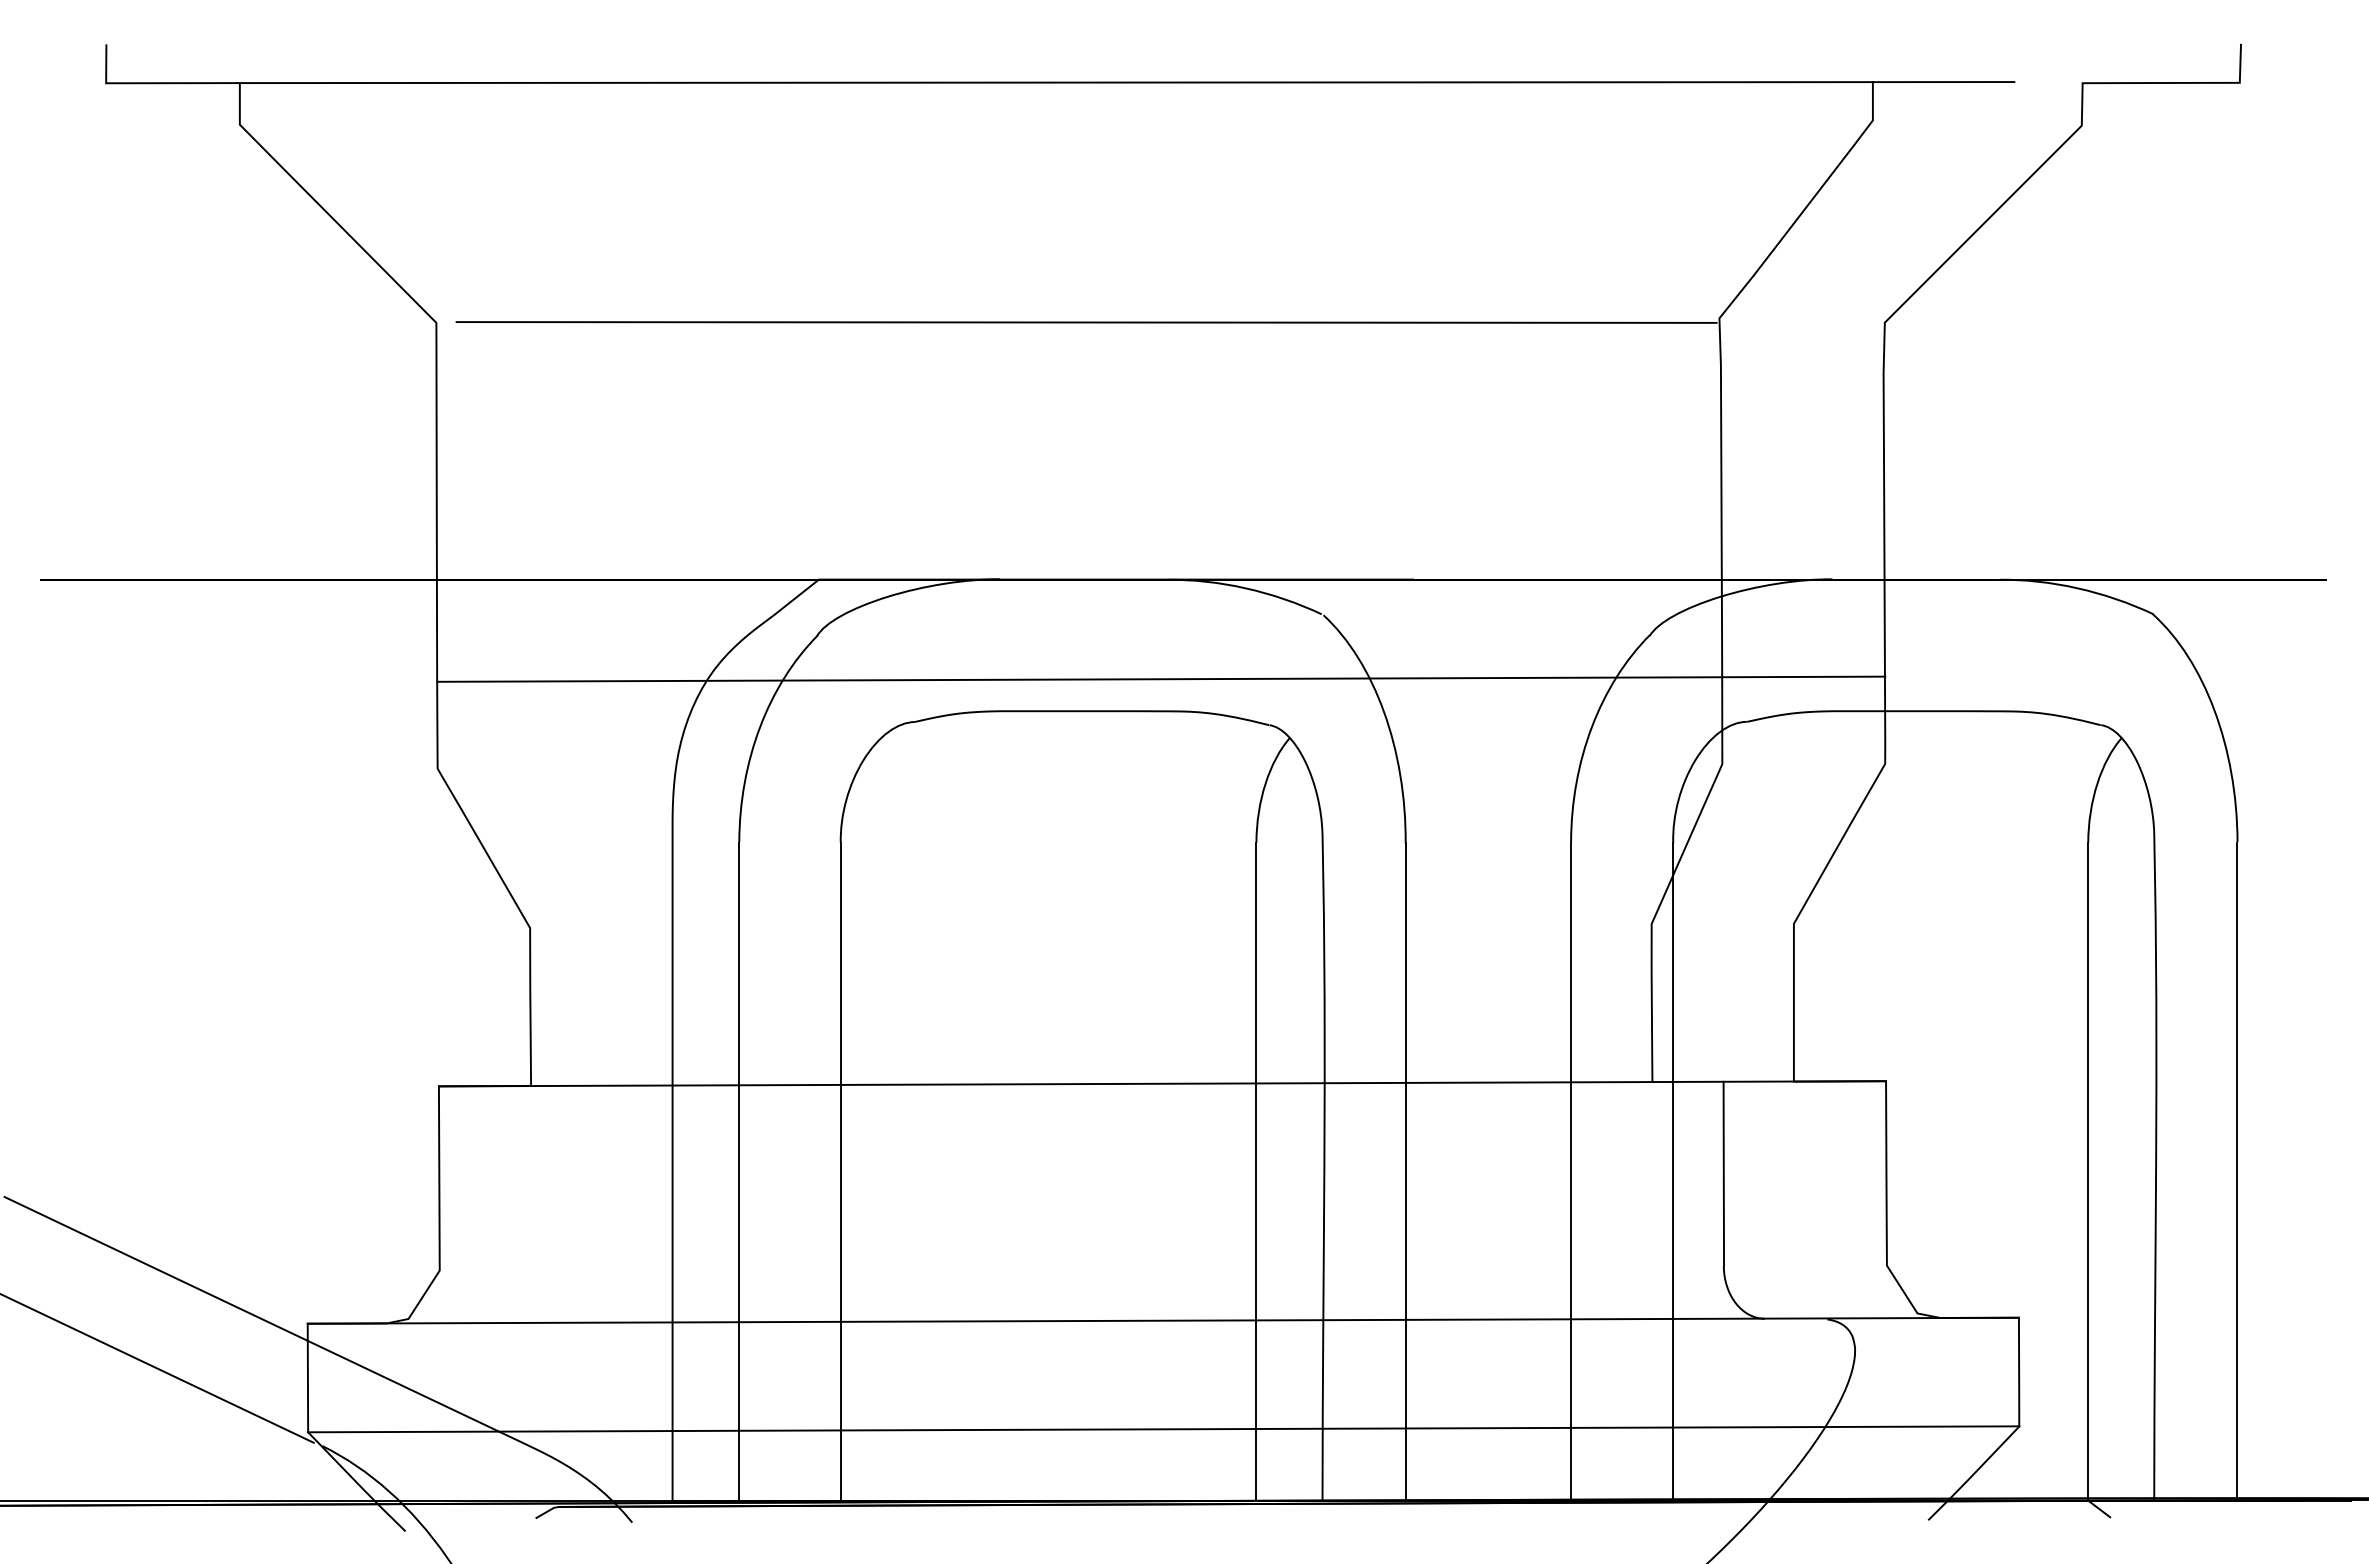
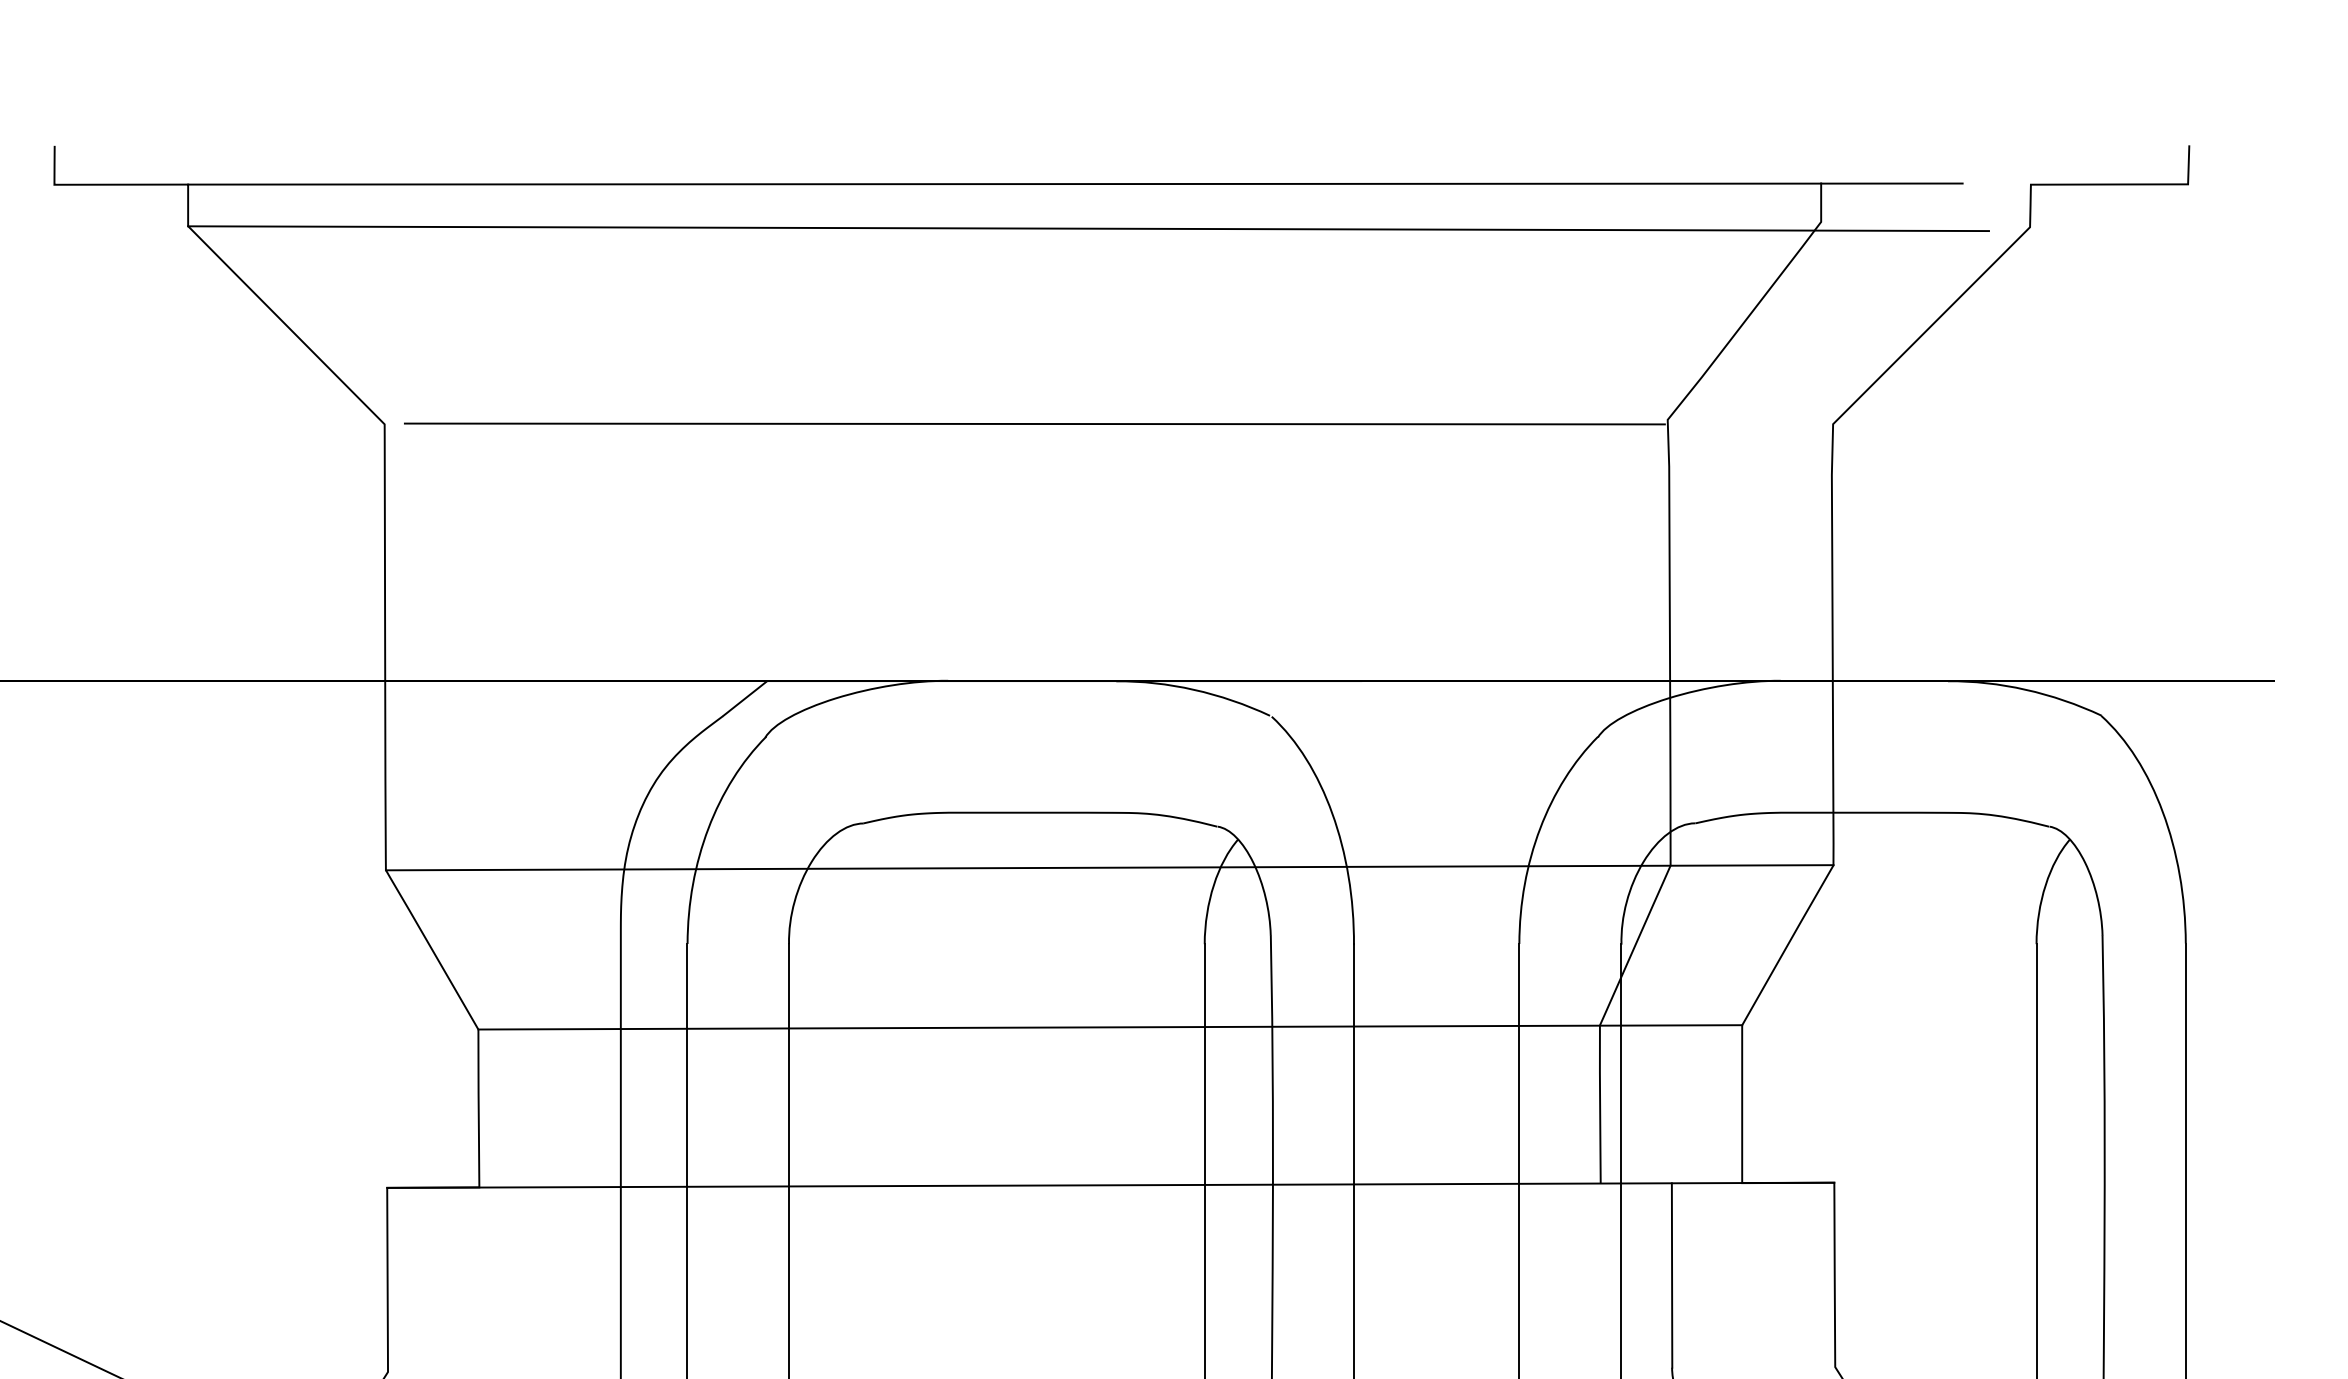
line: (1139, 126) -> (1087, 228), added
line: (1161, 678) -> (1109, 867), moved
line: (1161, 925) -> (1109, 1027), added

